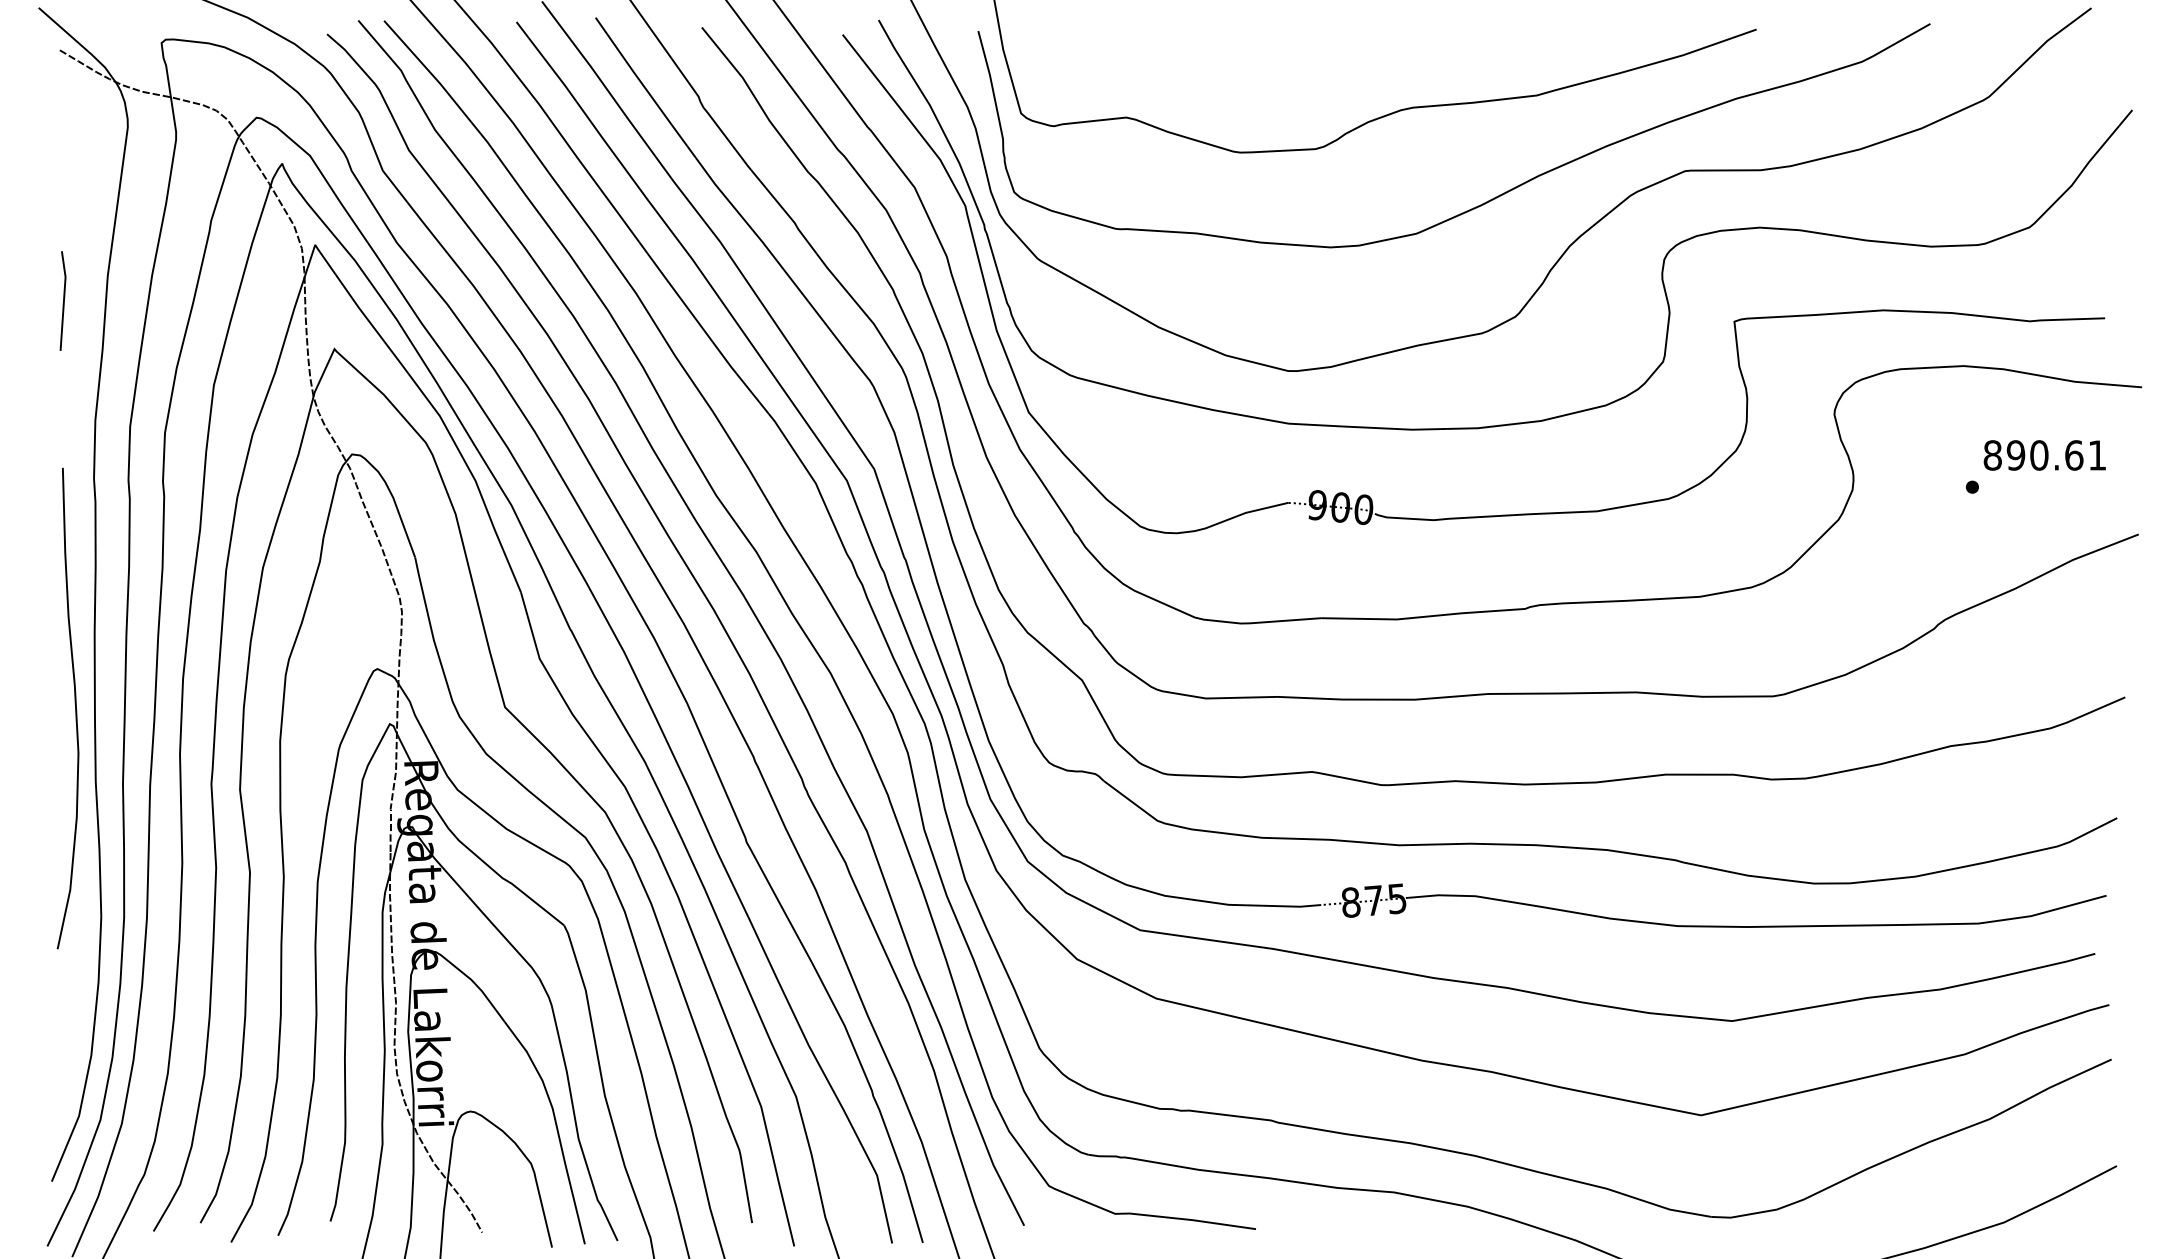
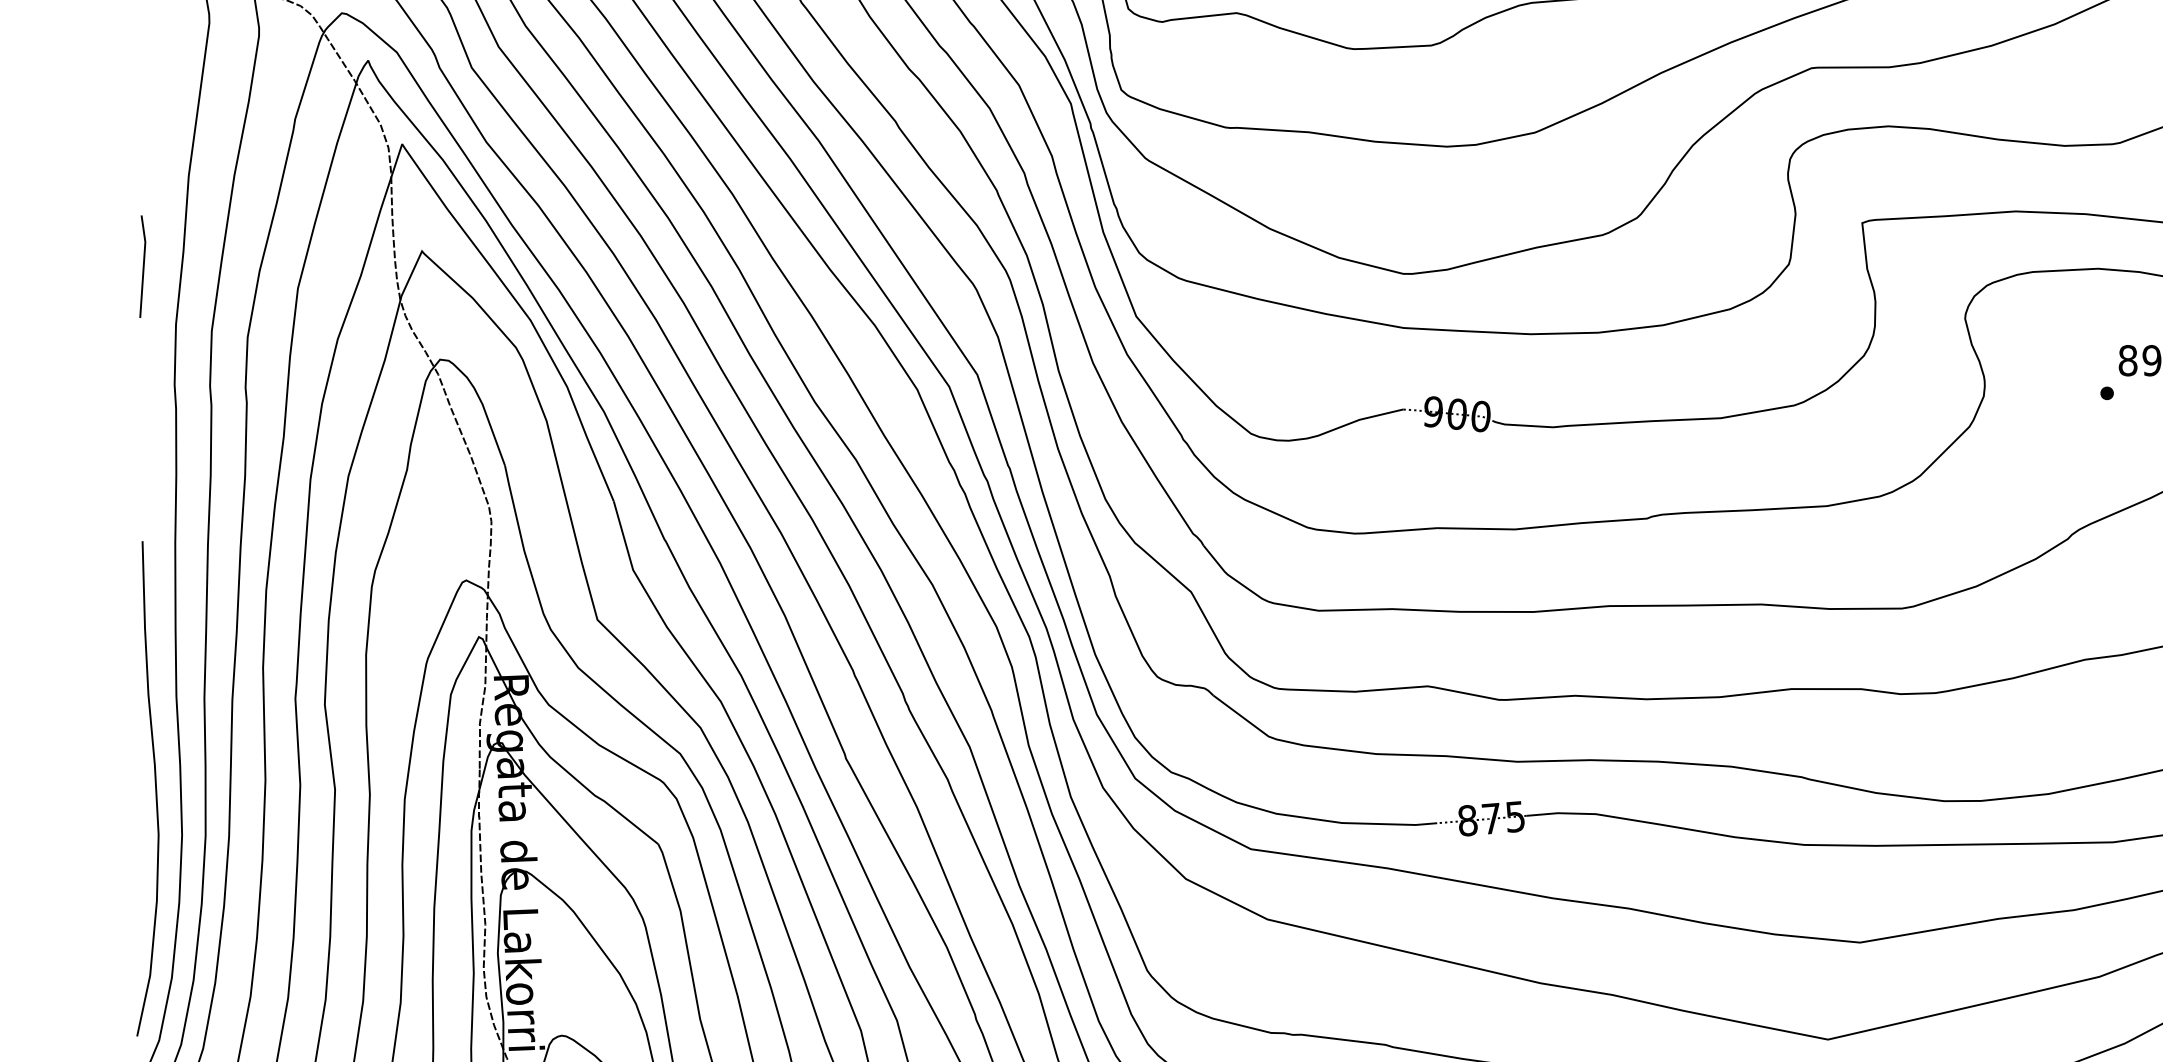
line: (63, 300) -> (143, 266), moved
curve: (75, 708) -> (155, 788), moved

